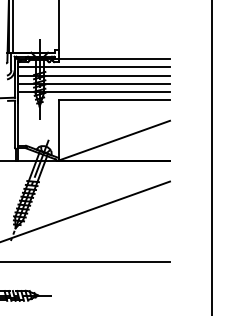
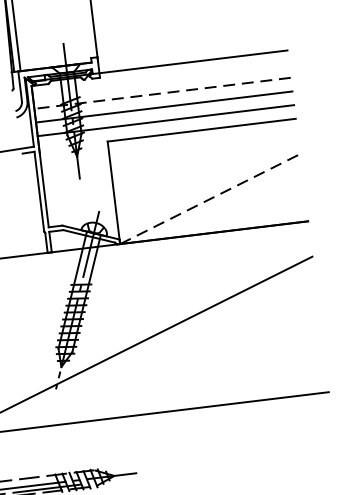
line: (94, 67) -> (161, 79), removed
line: (94, 75) -> (163, 93), solid -> dashed
line: (114, 140) -> (210, 198), solid -> dashed

